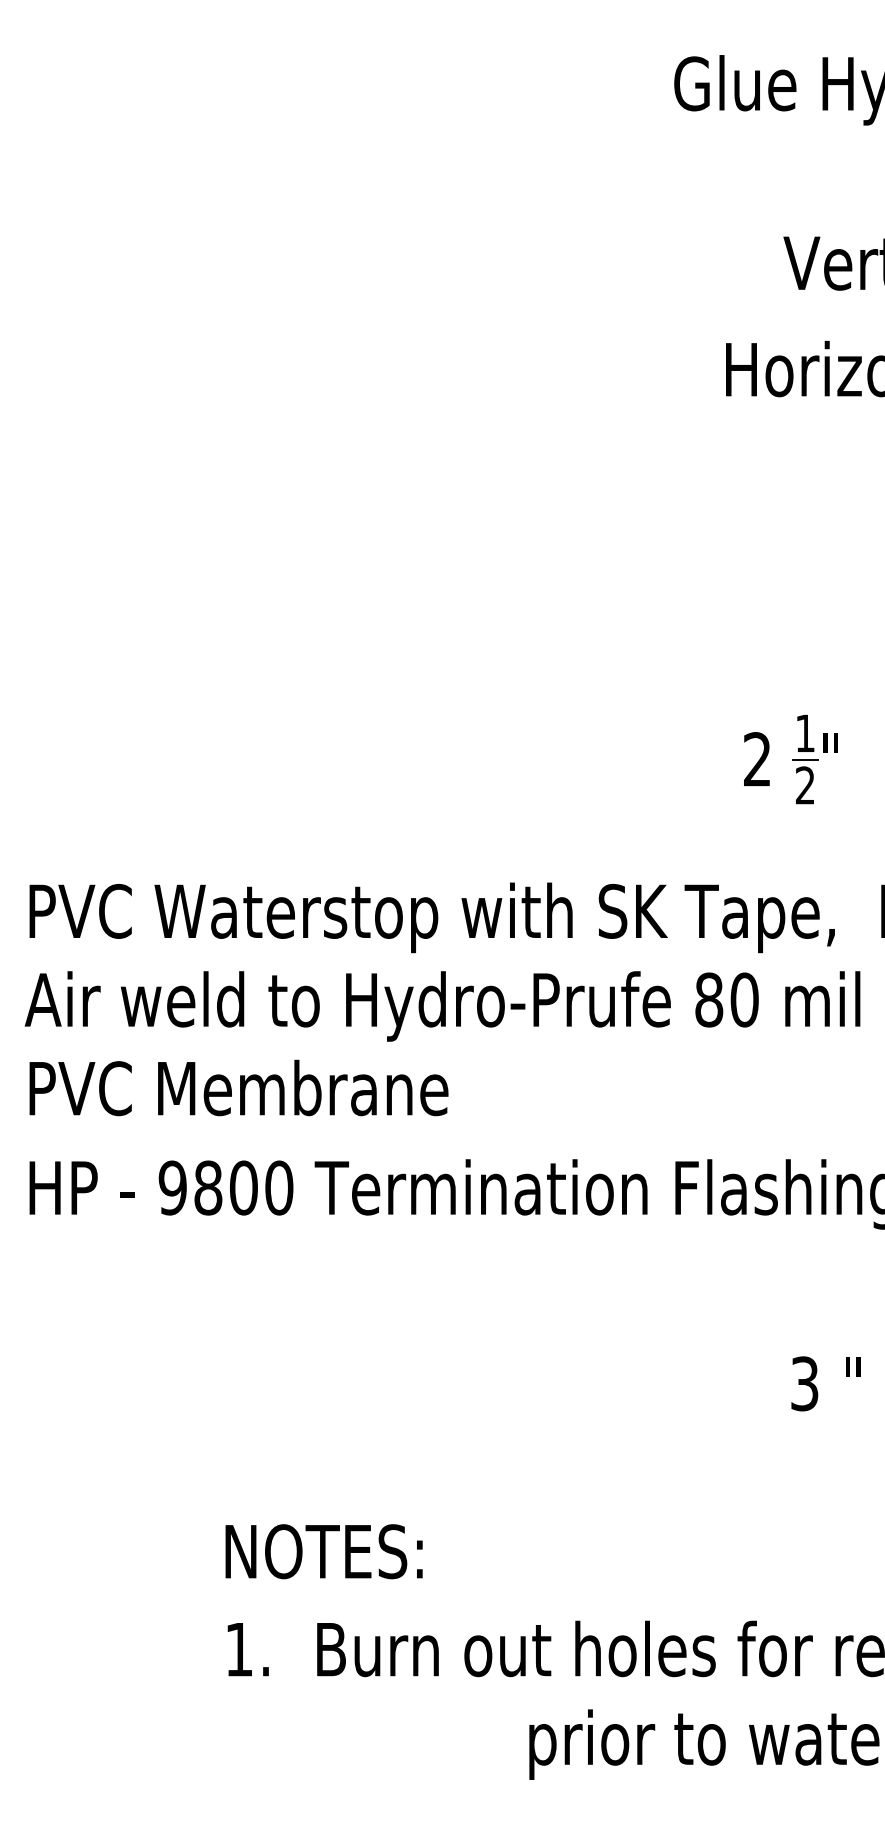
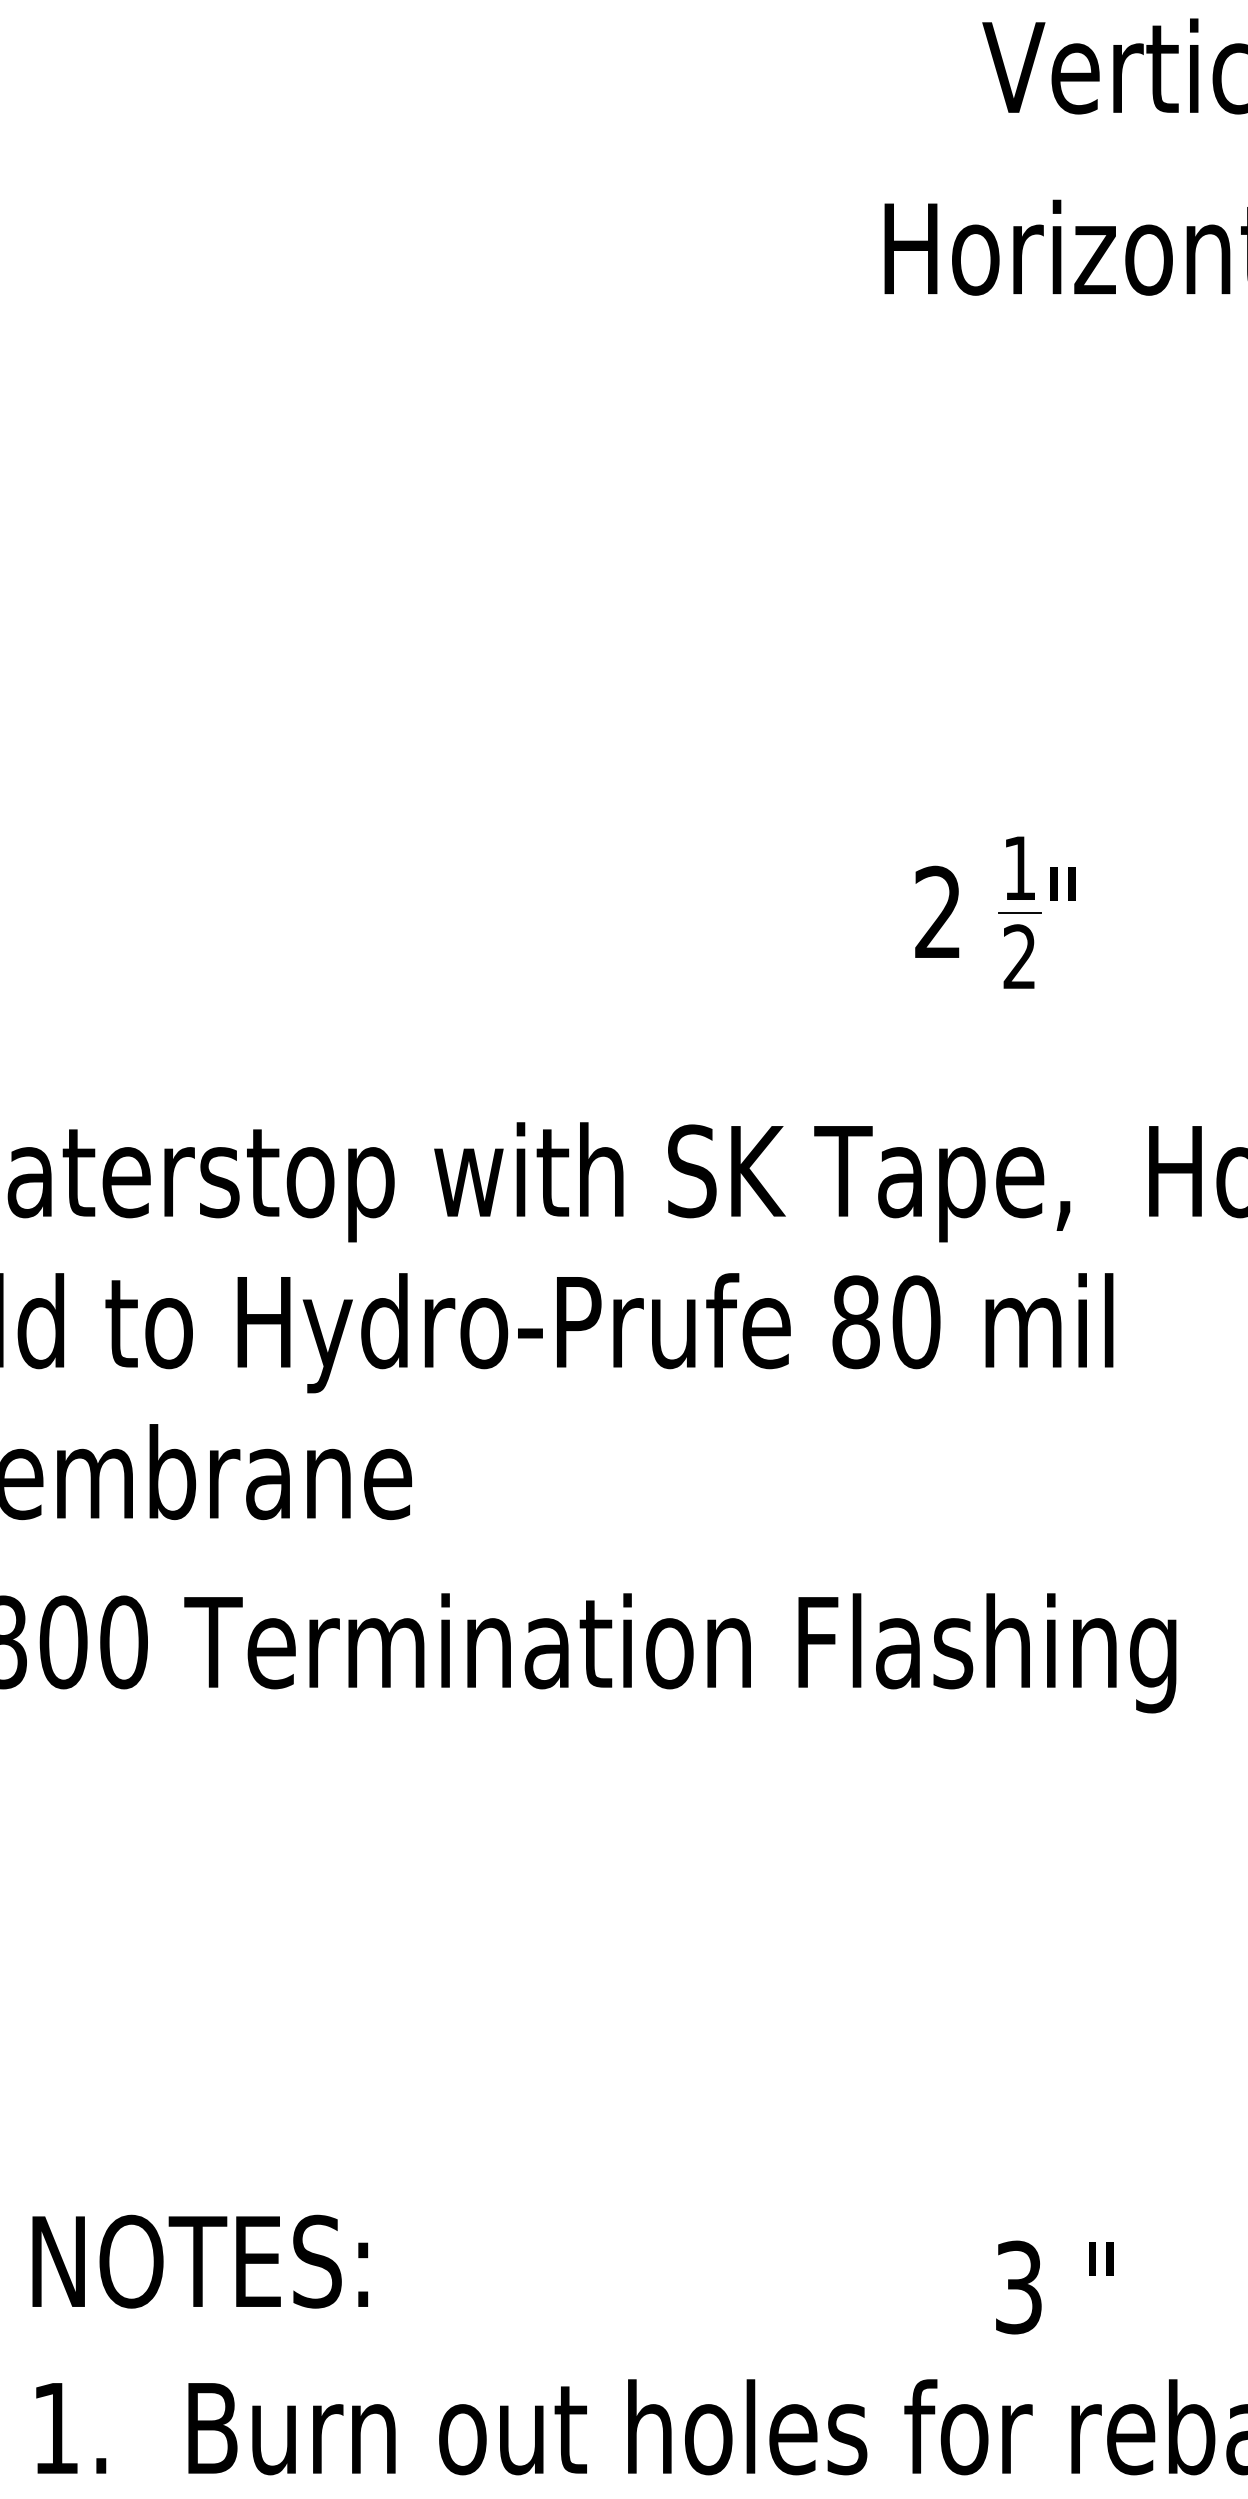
text: (825, 1383) -> (1054, 2286), moved

